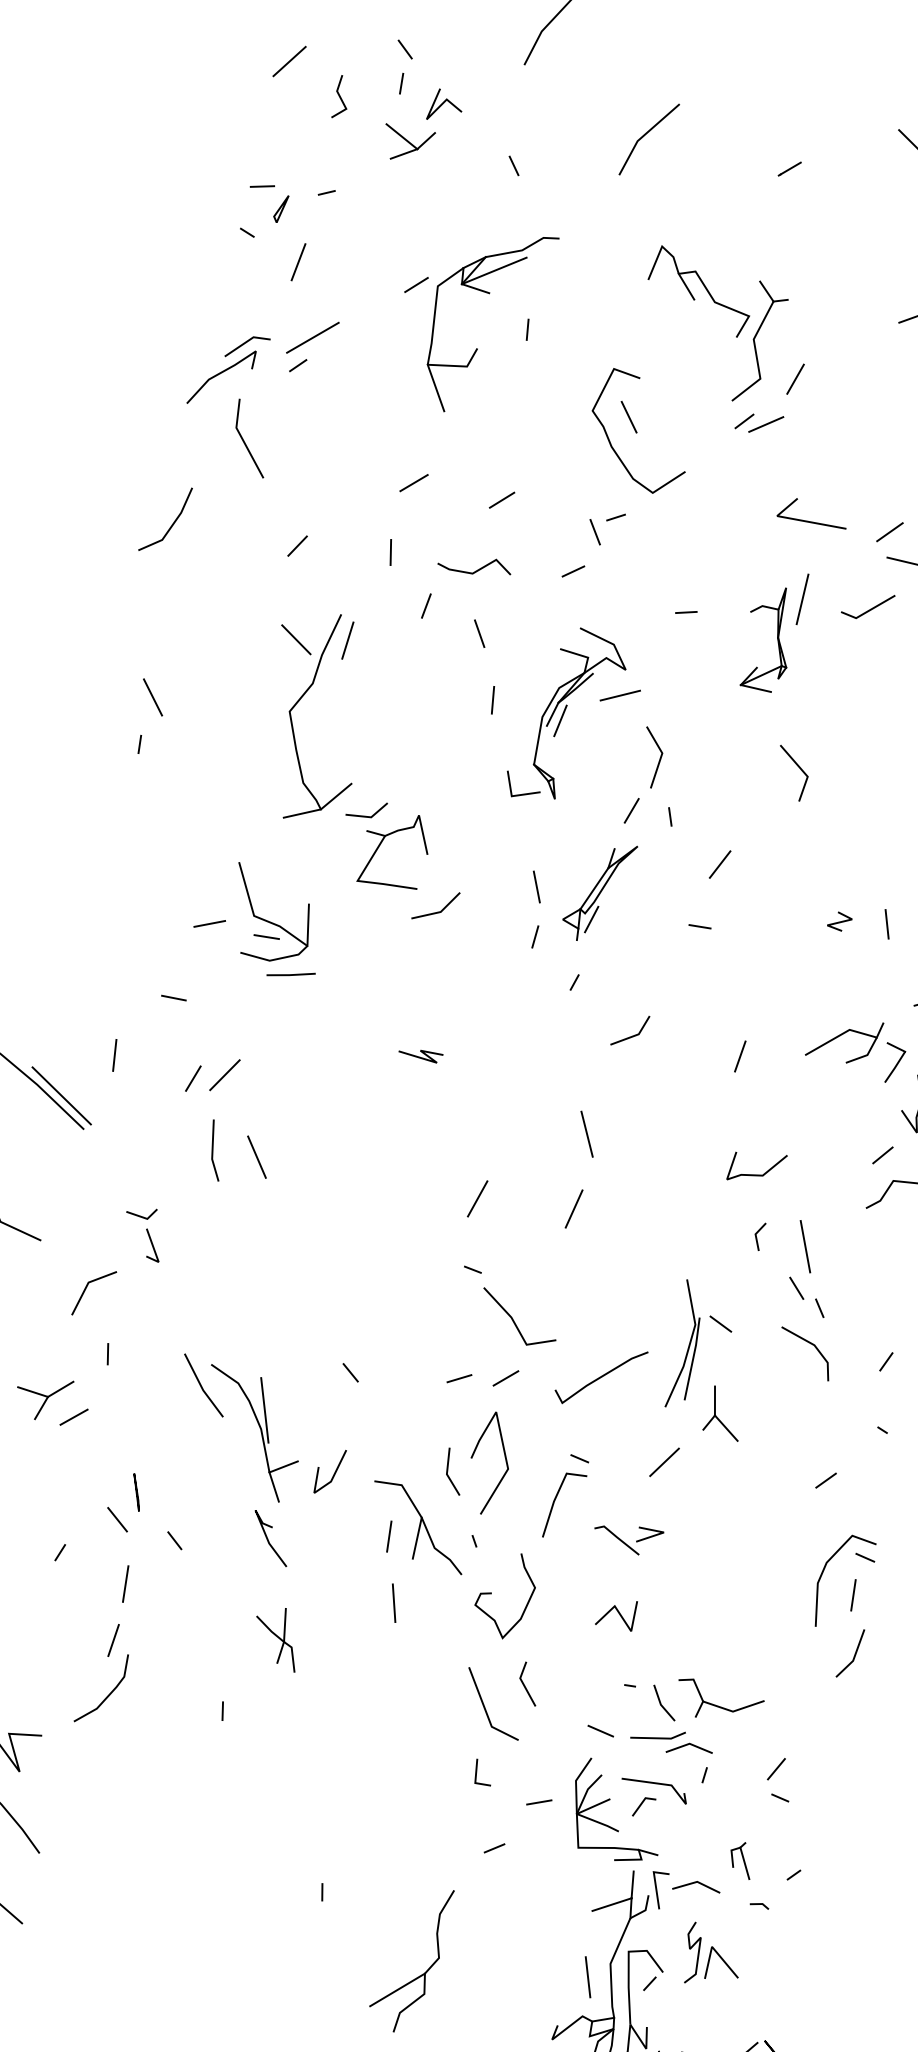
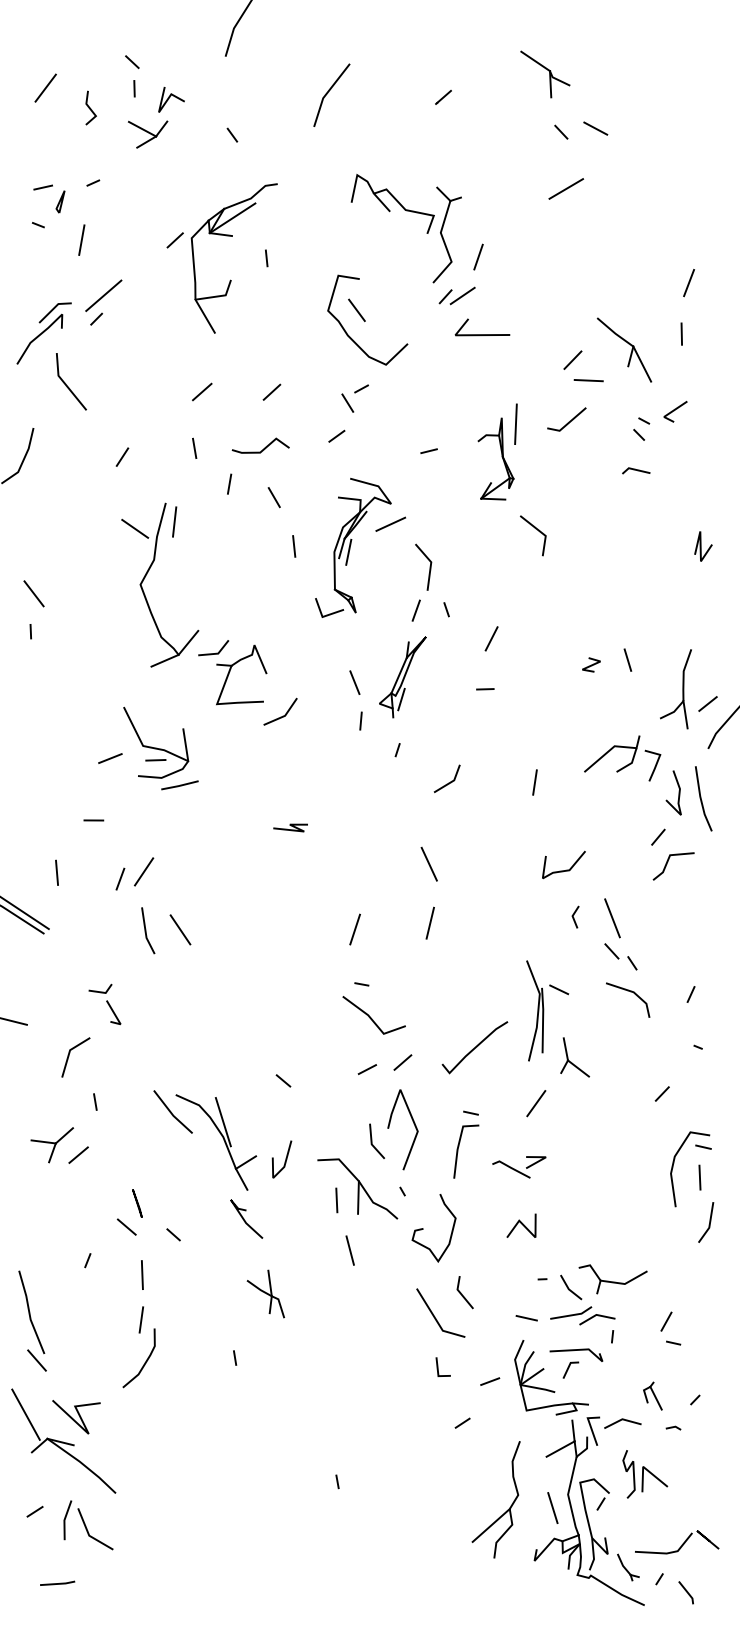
line: (811, 521) -> (482, 334), moved
line: (796, 766) -> (535, 529), moved
line: (515, 1321) -> (371, 1017), moved
part: (420, 1974) -> (506, 1510), moved

